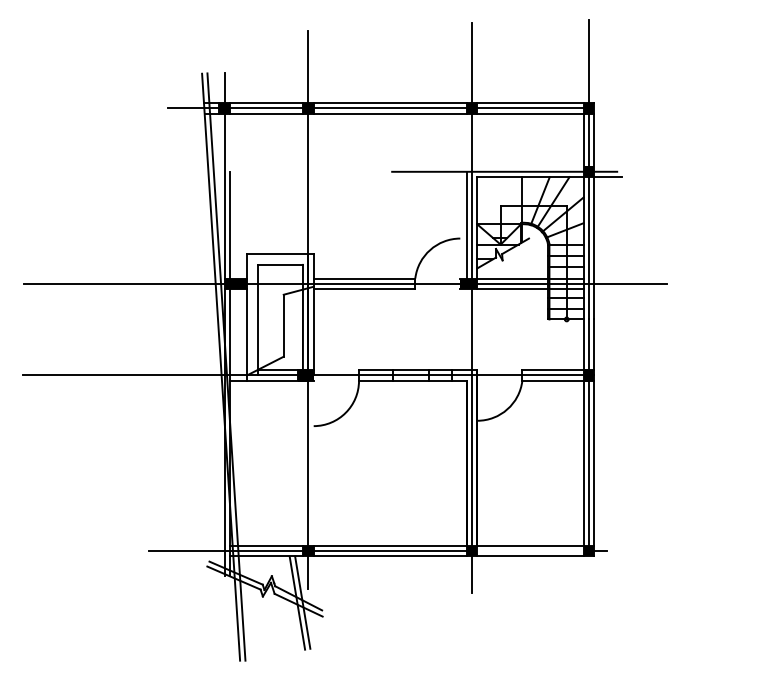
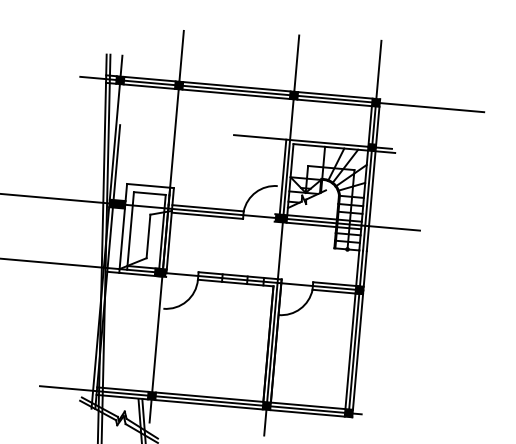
line: (668, 108) -> (431, 107), added
line: (530, 550) -> (307, 409), added

